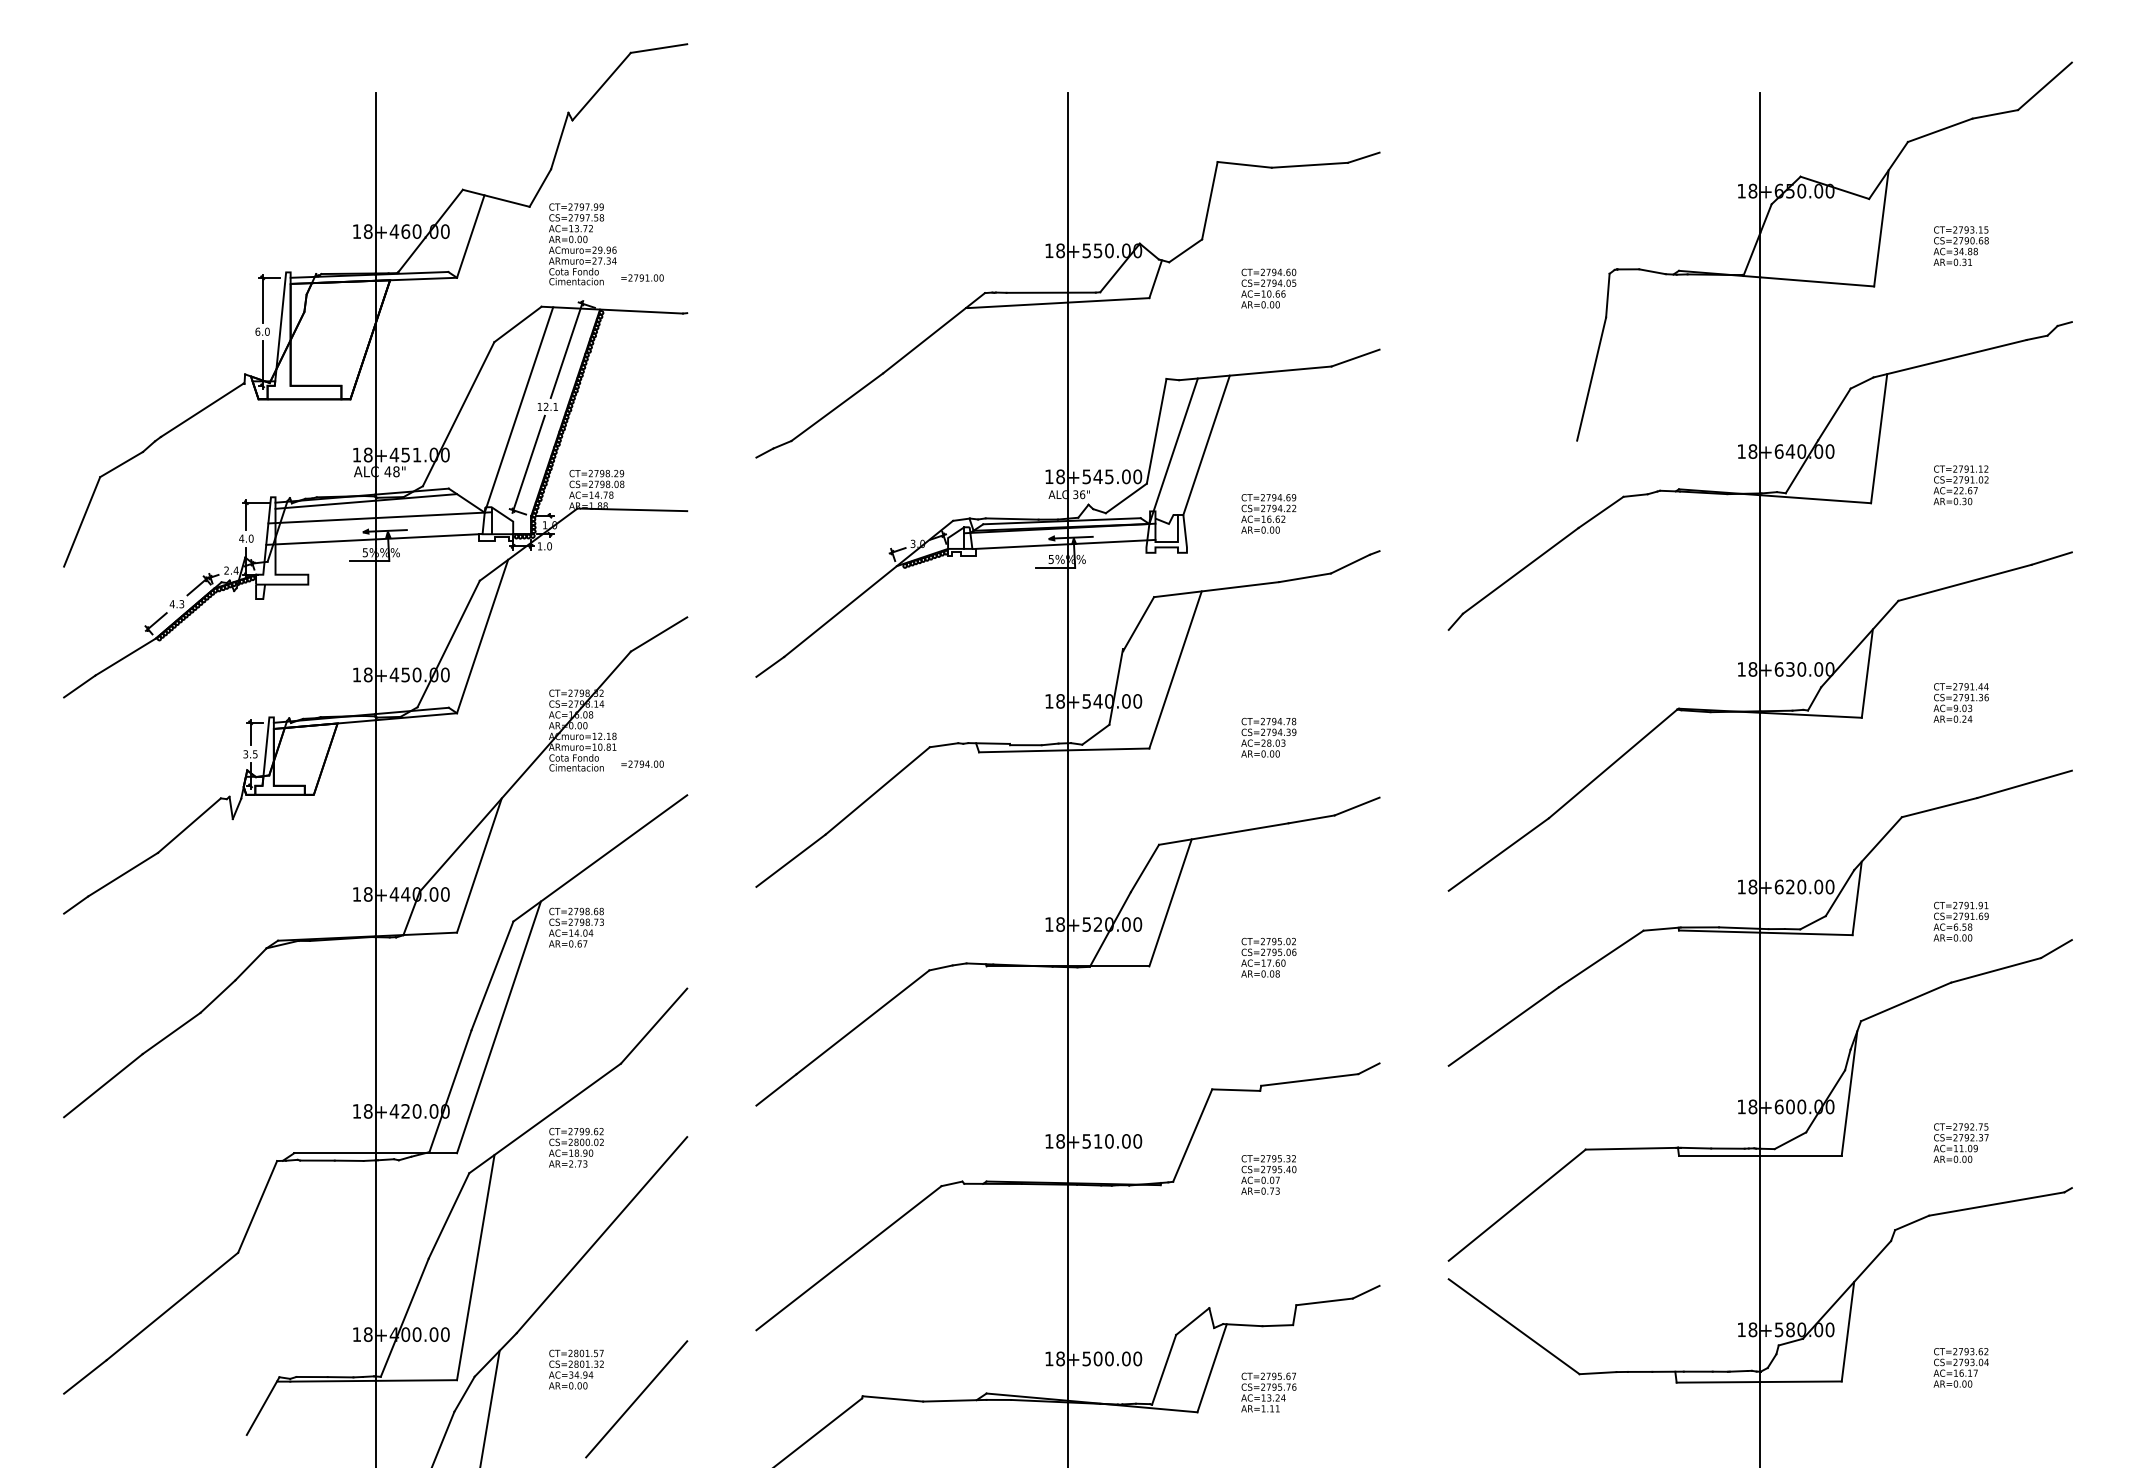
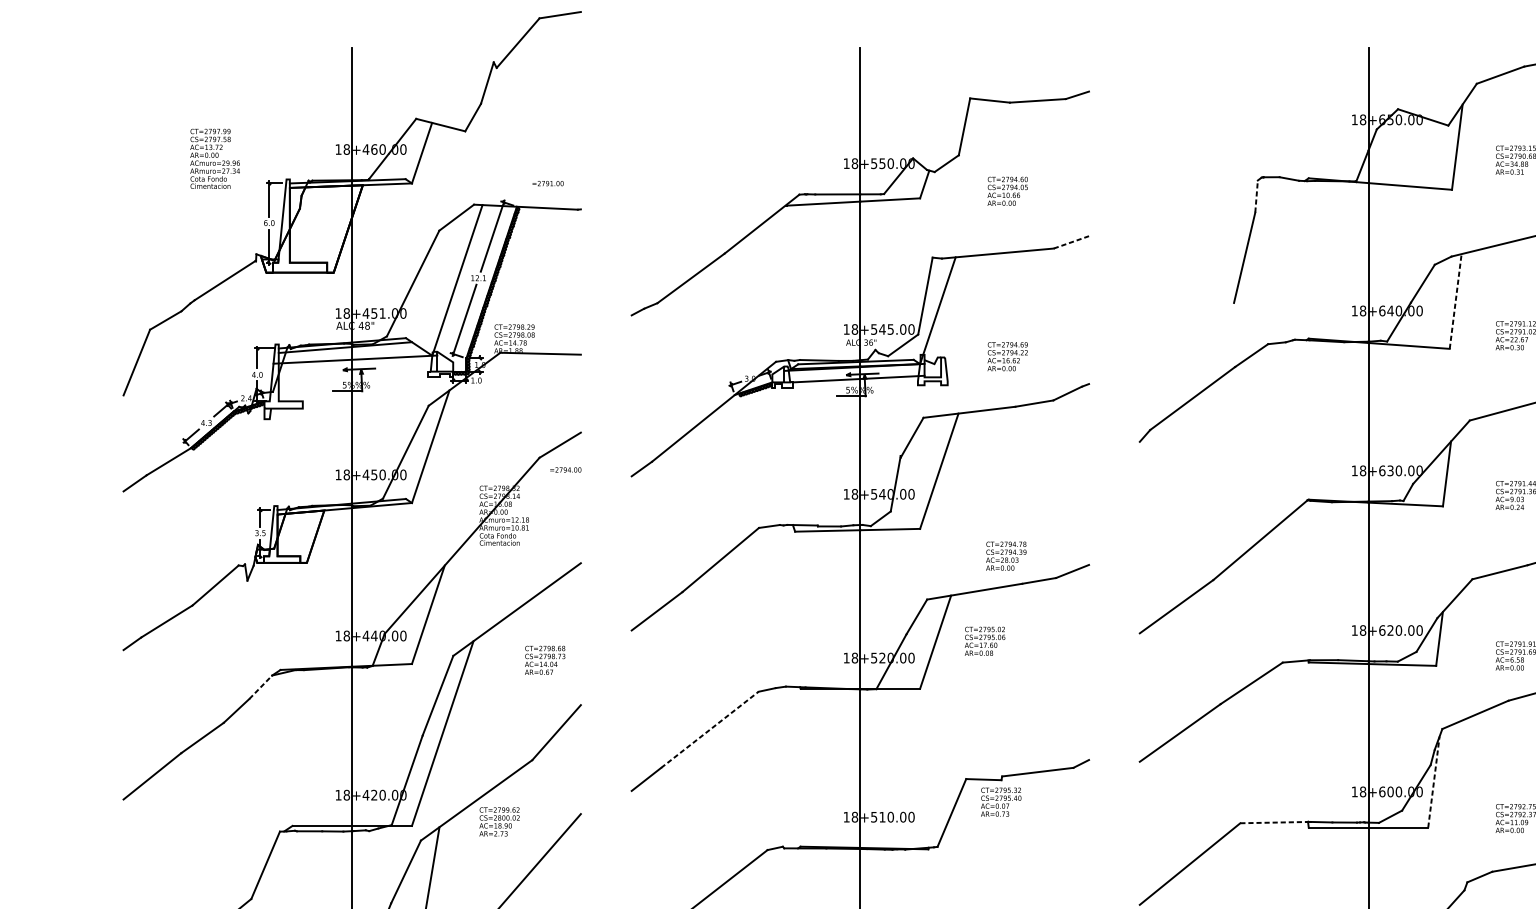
text: (582, 244) -> (214, 159), moved
line: (1607, 295) -> (1256, 196), solid -> dashed
line: (1356, 357) -> (1072, 241), solid -> dashed
line: (1879, 438) -> (1455, 301), solid -> dashed
line: (1206, 445) -> (962, 306), removed
line: (372, 539) -> (349, 375), removed
text: (1268, 737) -> (1006, 556), moved
text: (642, 763) -> (565, 469), moved
text: (576, 927) -> (545, 660), moved
text: (1268, 957) -> (984, 641), moved
line: (251, 963) -> (261, 686), solid -> dashed
line: (863, 1022) -> (710, 729), solid -> dashed
line: (1849, 1093) -> (1433, 782), solid -> dashed
line: (1631, 1148) -> (1273, 822), solid -> dashed
text: (1268, 1174) -> (1000, 801), moved

